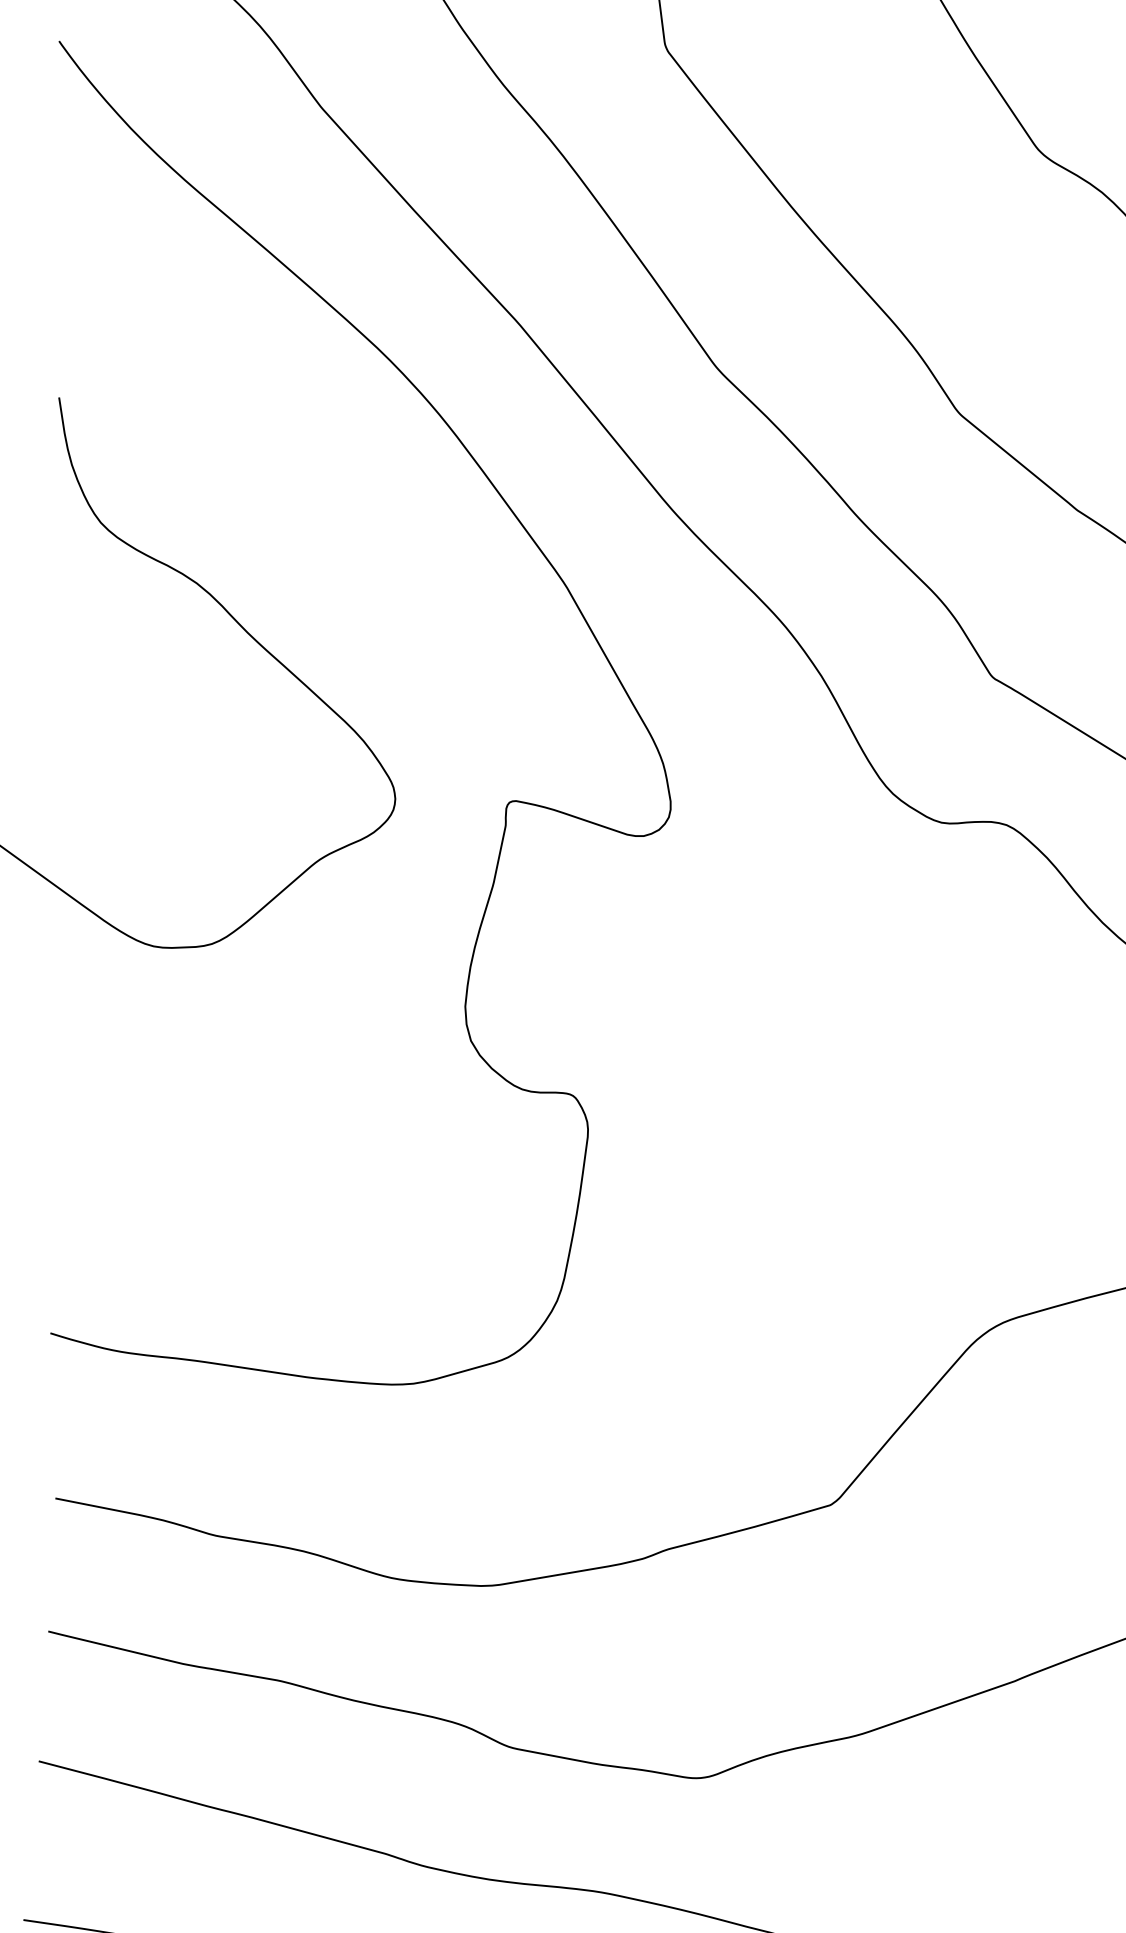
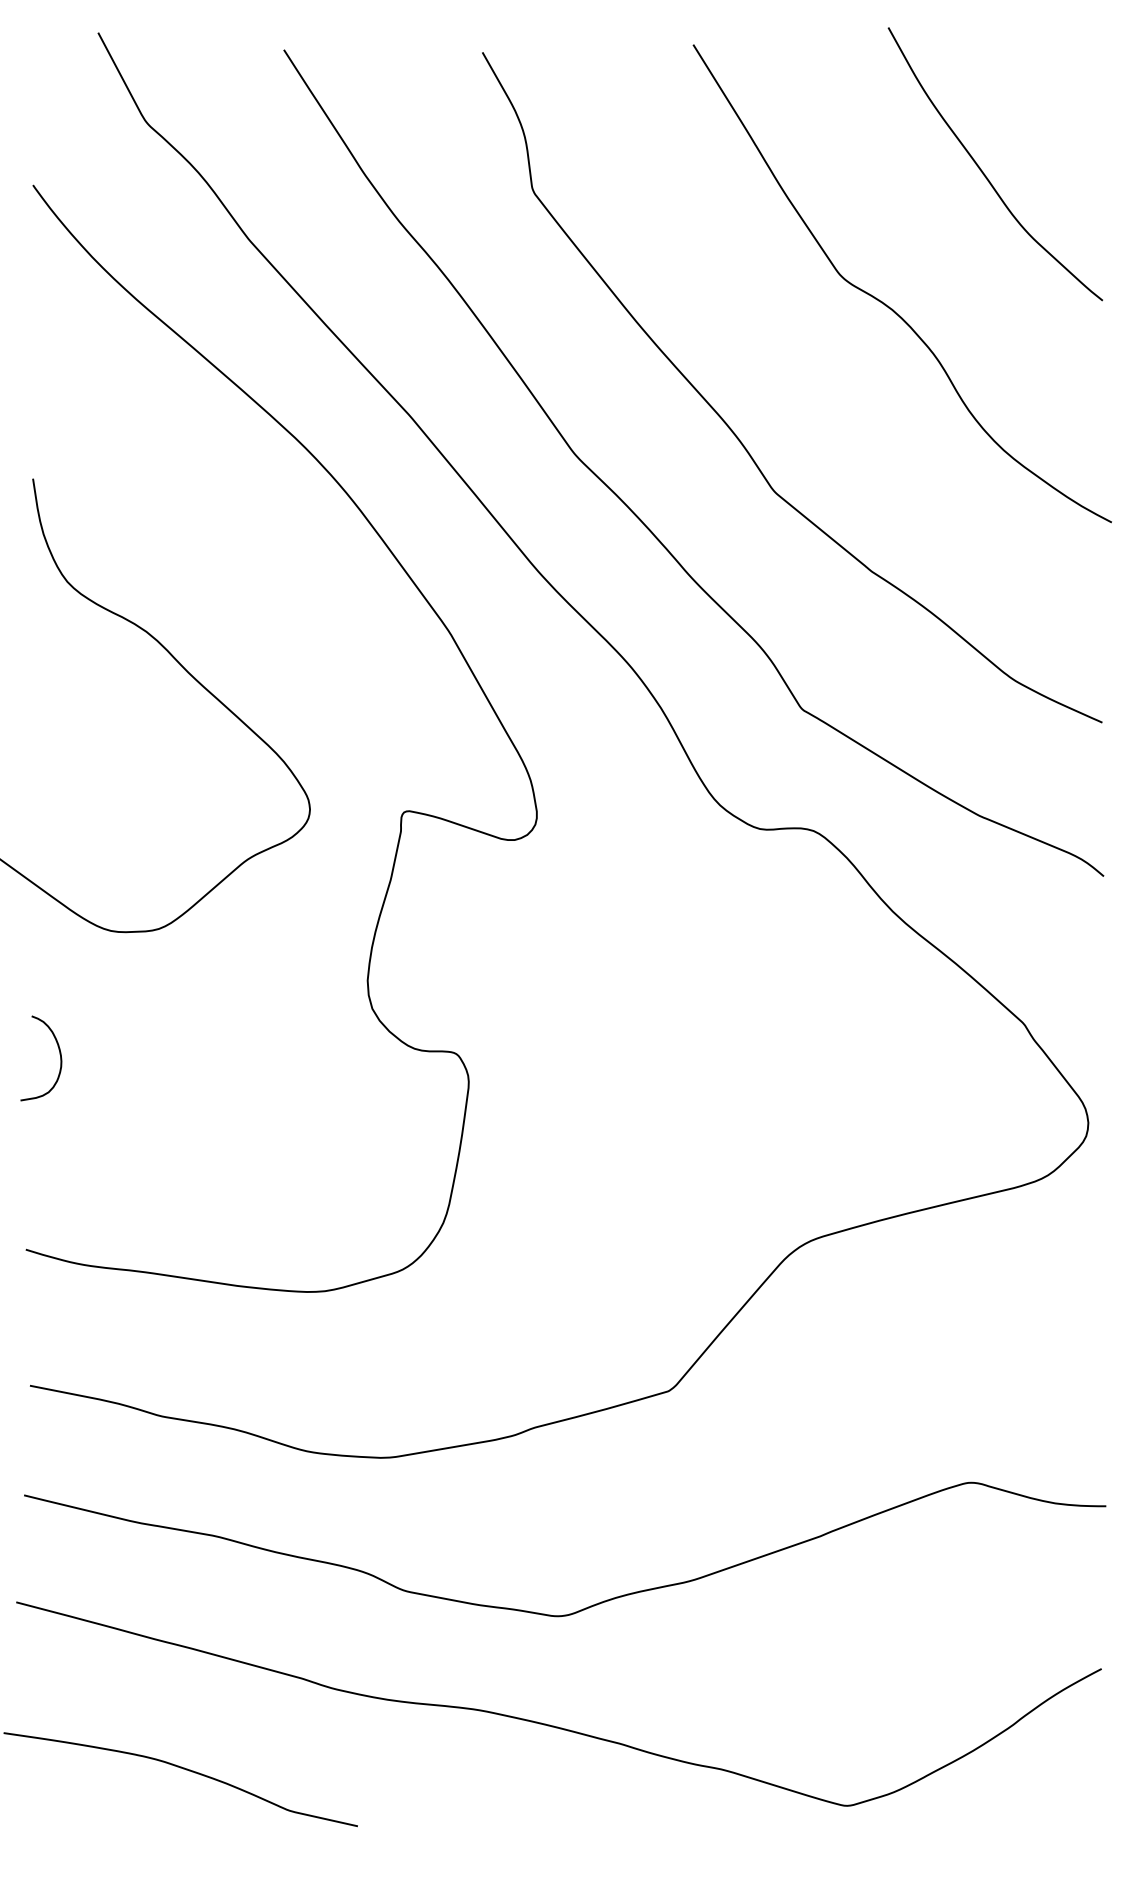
curve: (91, 1096) -> (59, 1054), added

